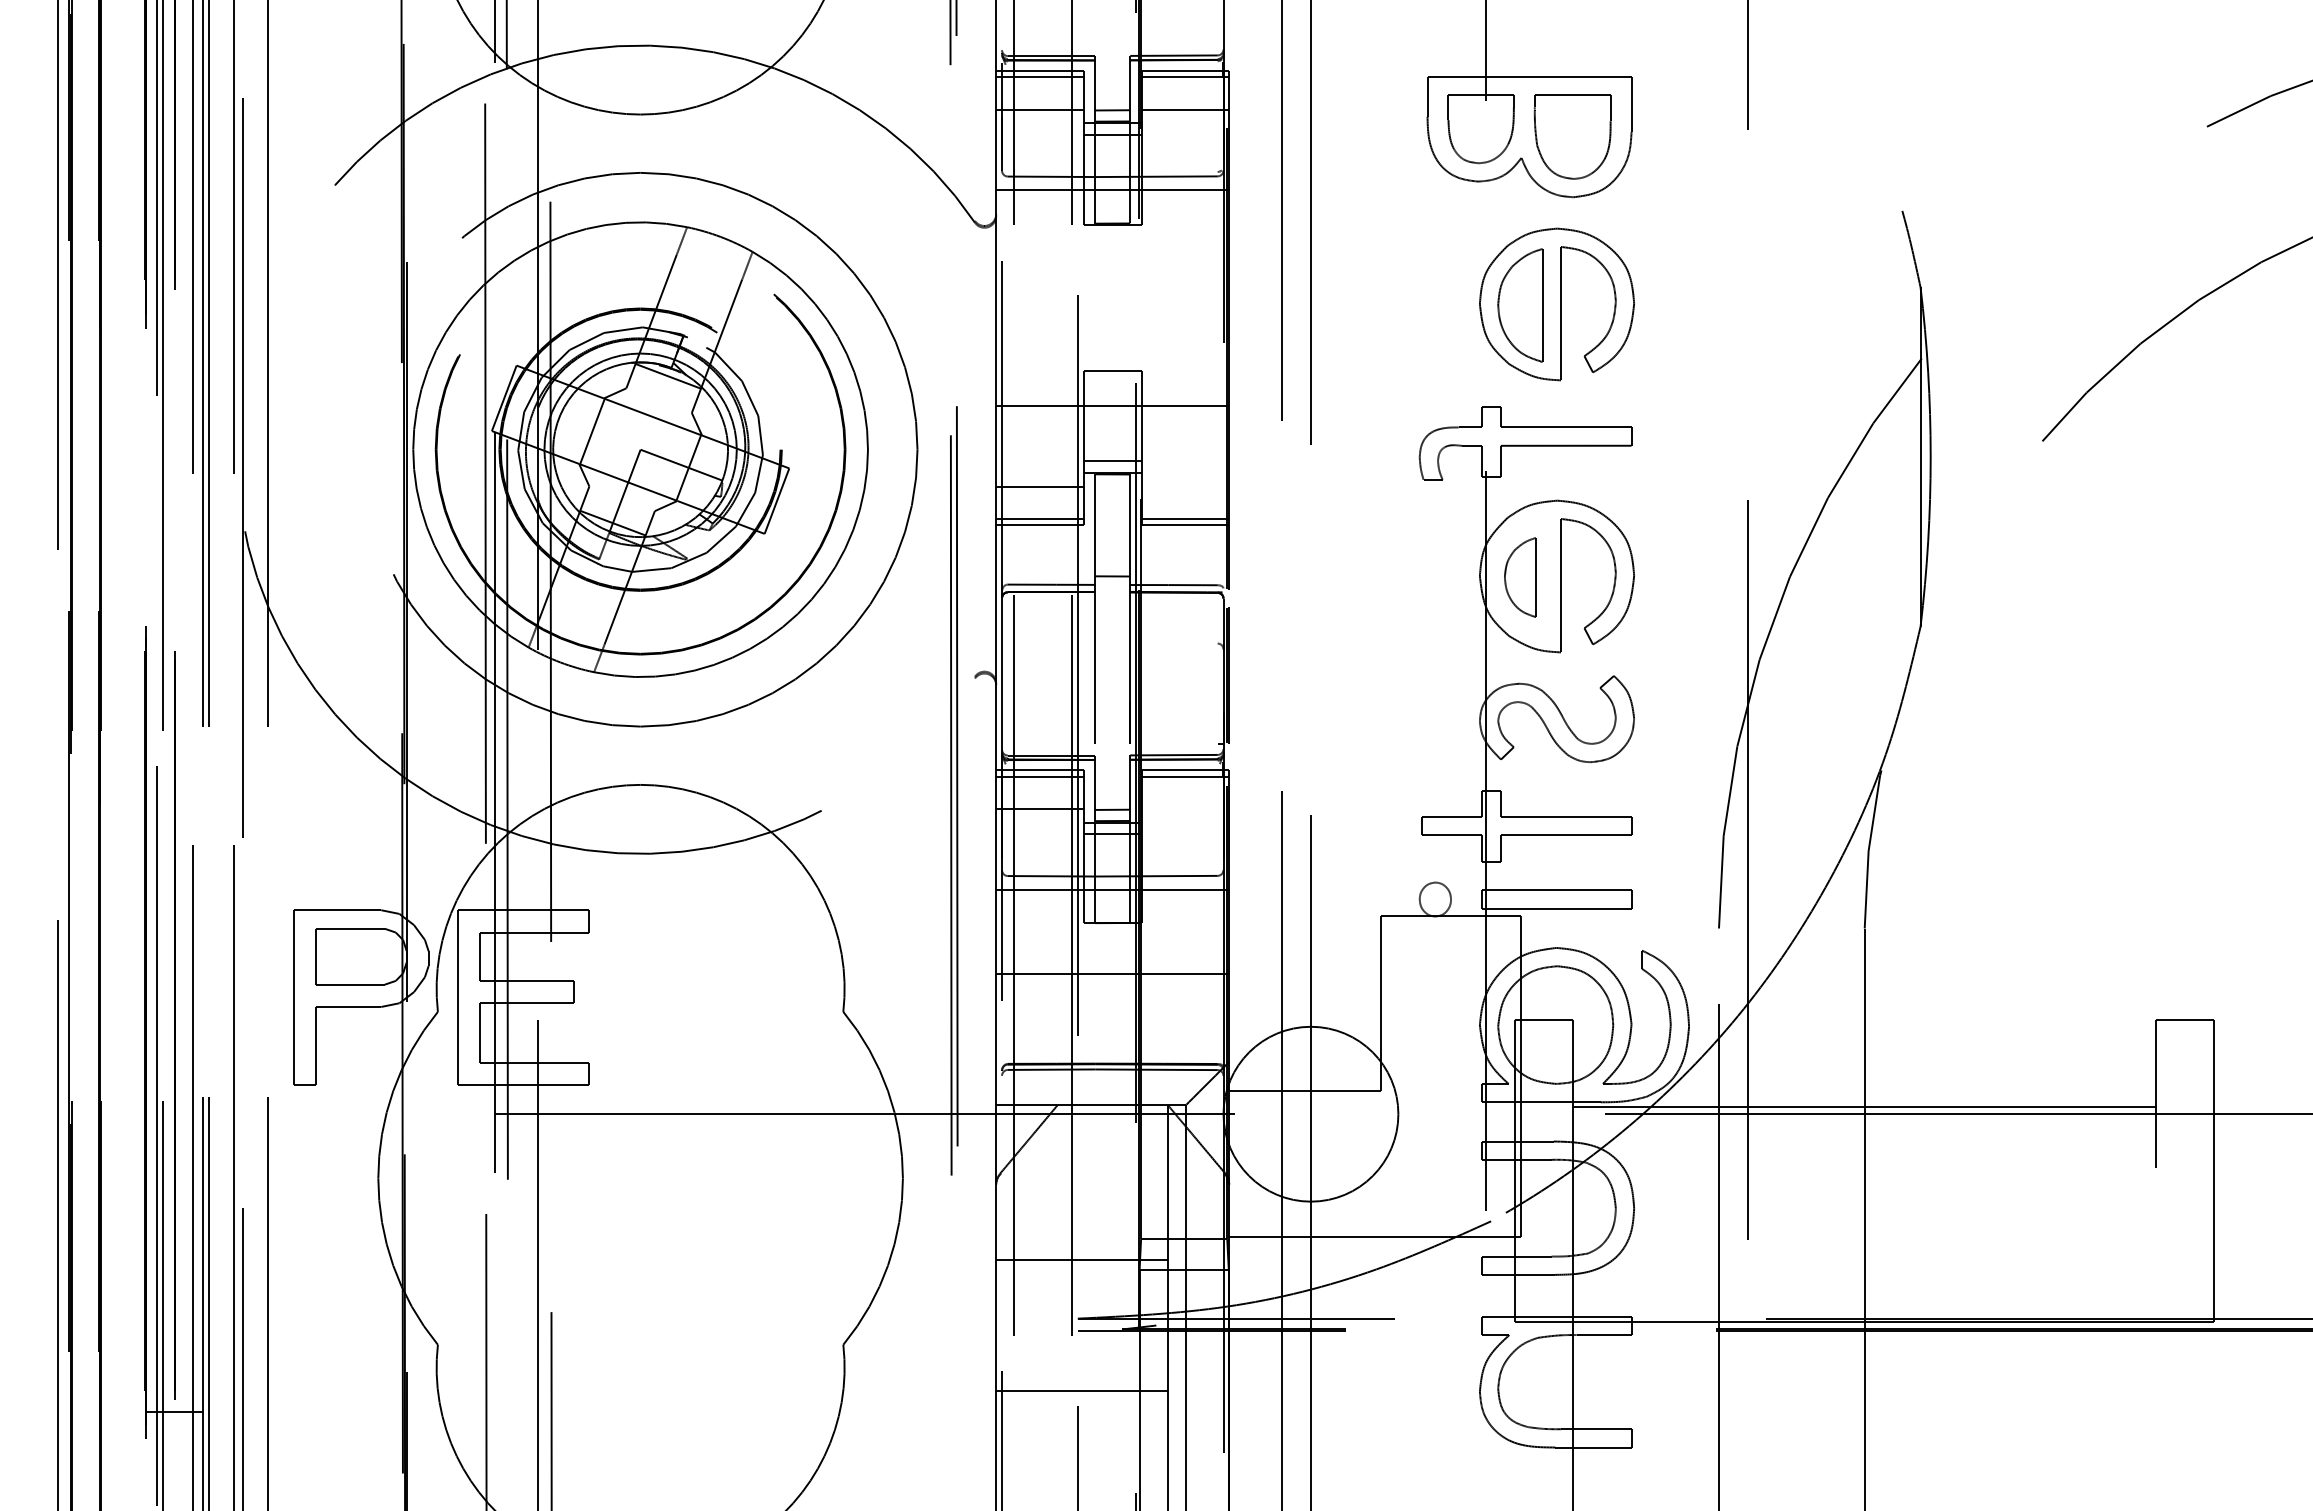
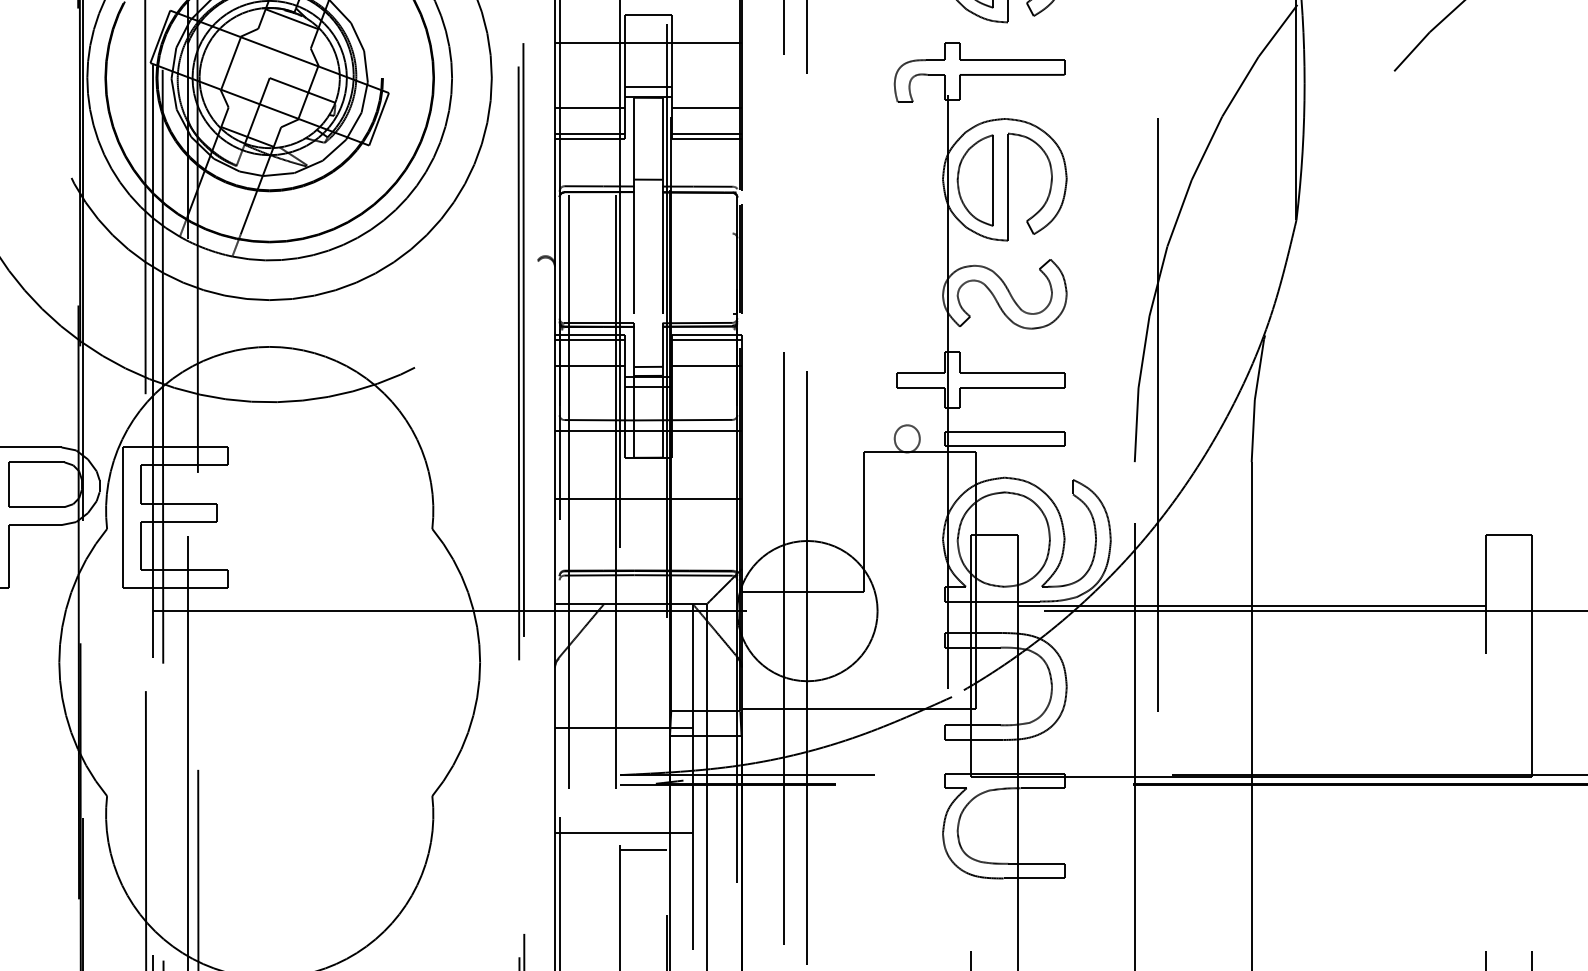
line: (1185, 486) -> (706, 107), added
part: (1520, 577) -> (975, 180), size x1.43
line: (1185, 809) -> (706, 366), added
line: (1106, 1411) -> (643, 849), added

